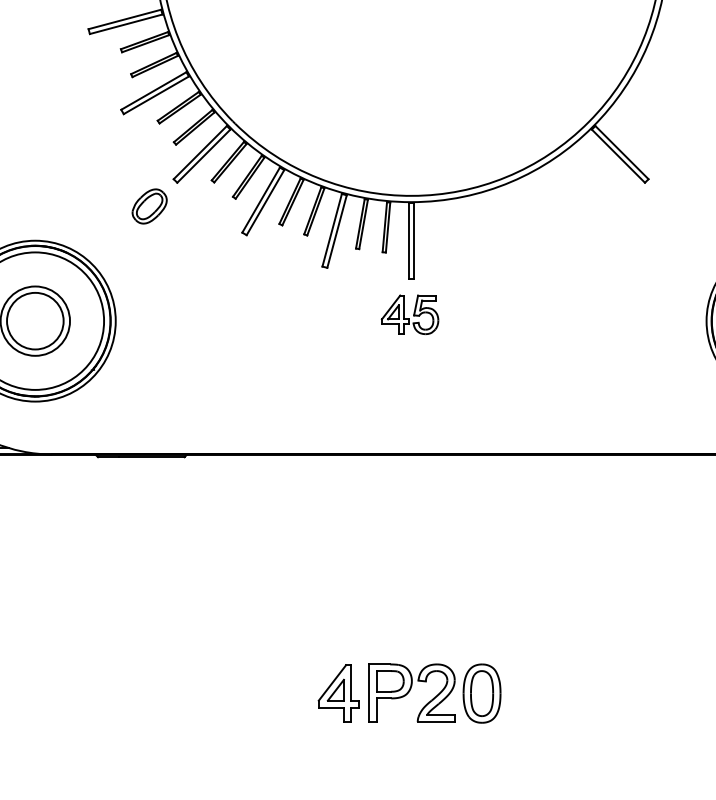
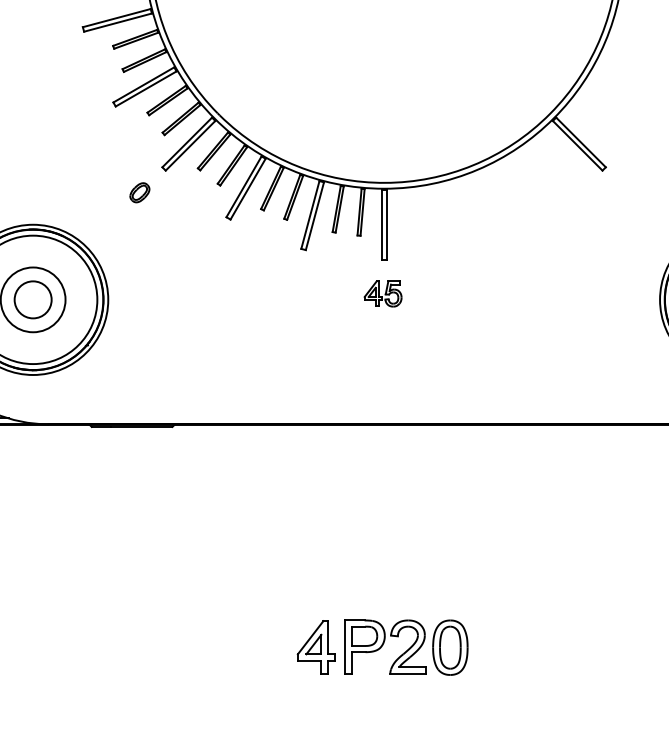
part: (149, 206) -> (139, 192), size x0.6
part: (409, 314) -> (382, 293), size x0.7
circle: (35, 320) -> (33, 299), size x0.7

